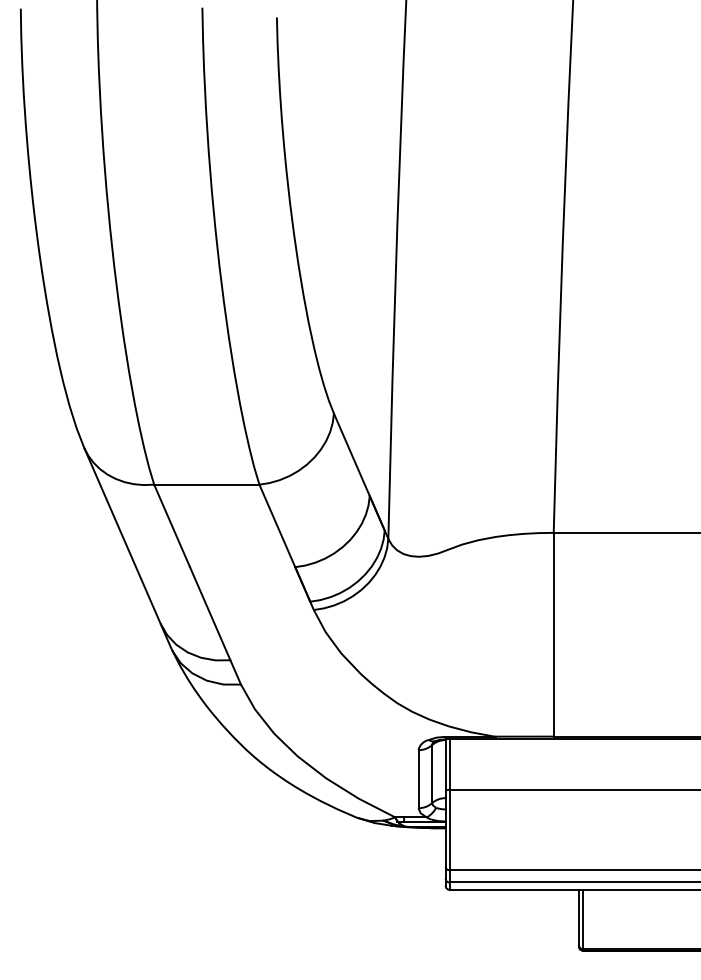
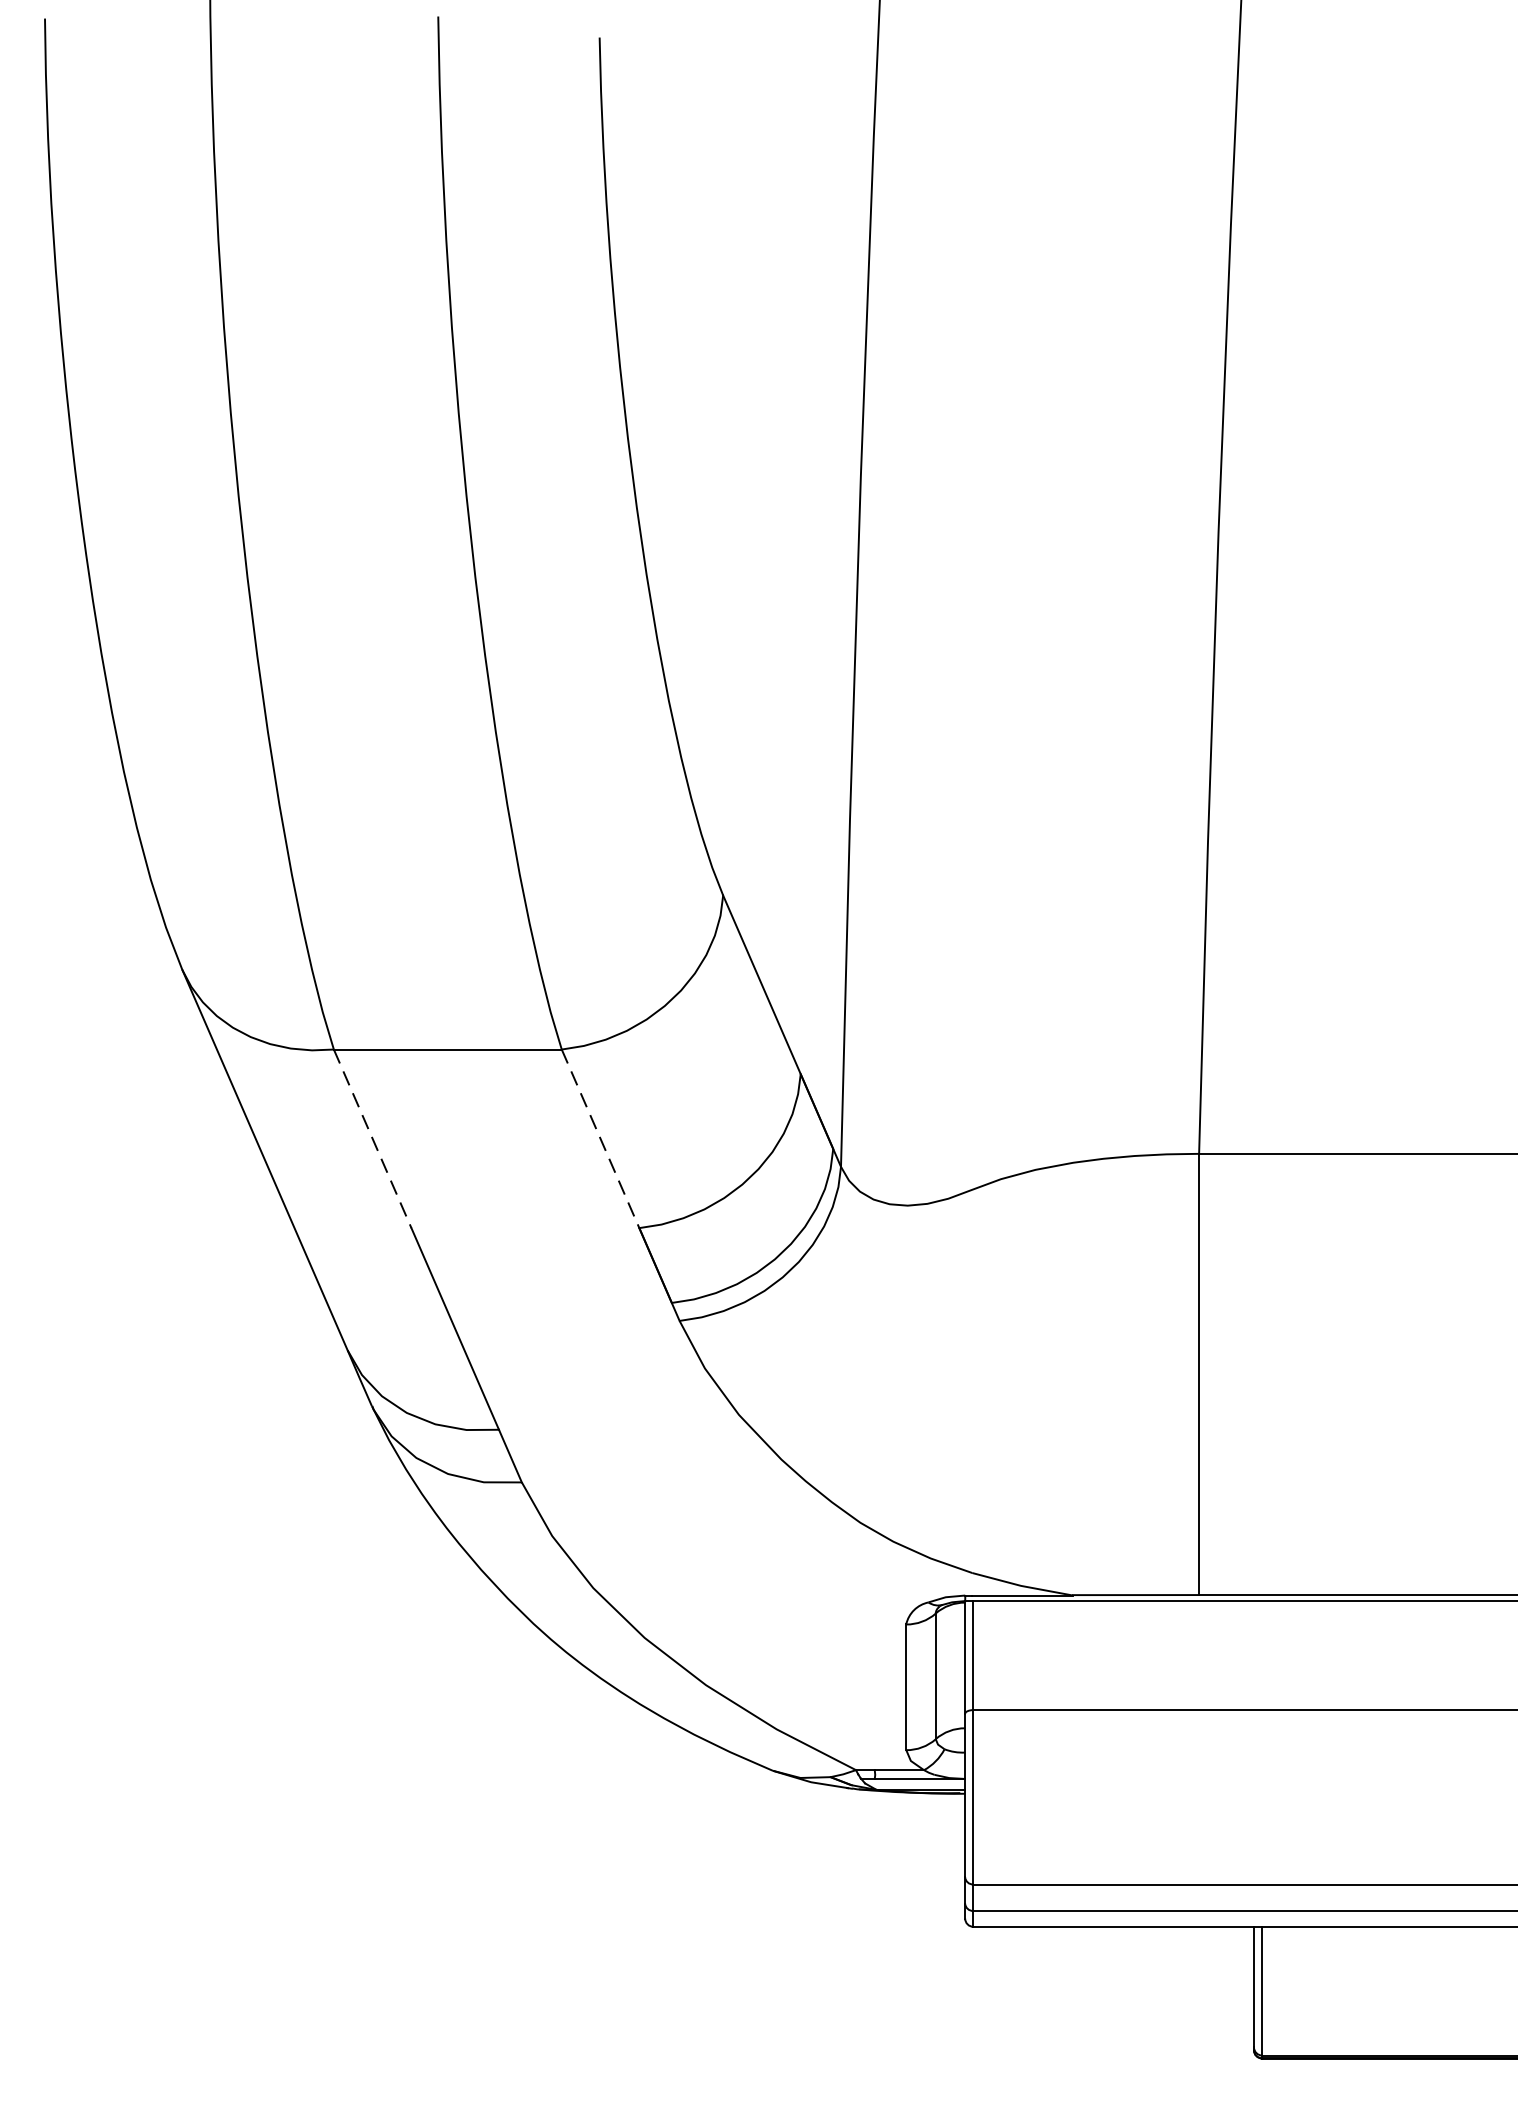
line: (172, 525) -> (373, 1137), solid -> dashed
line: (277, 525) -> (600, 1137), solid -> dashed

